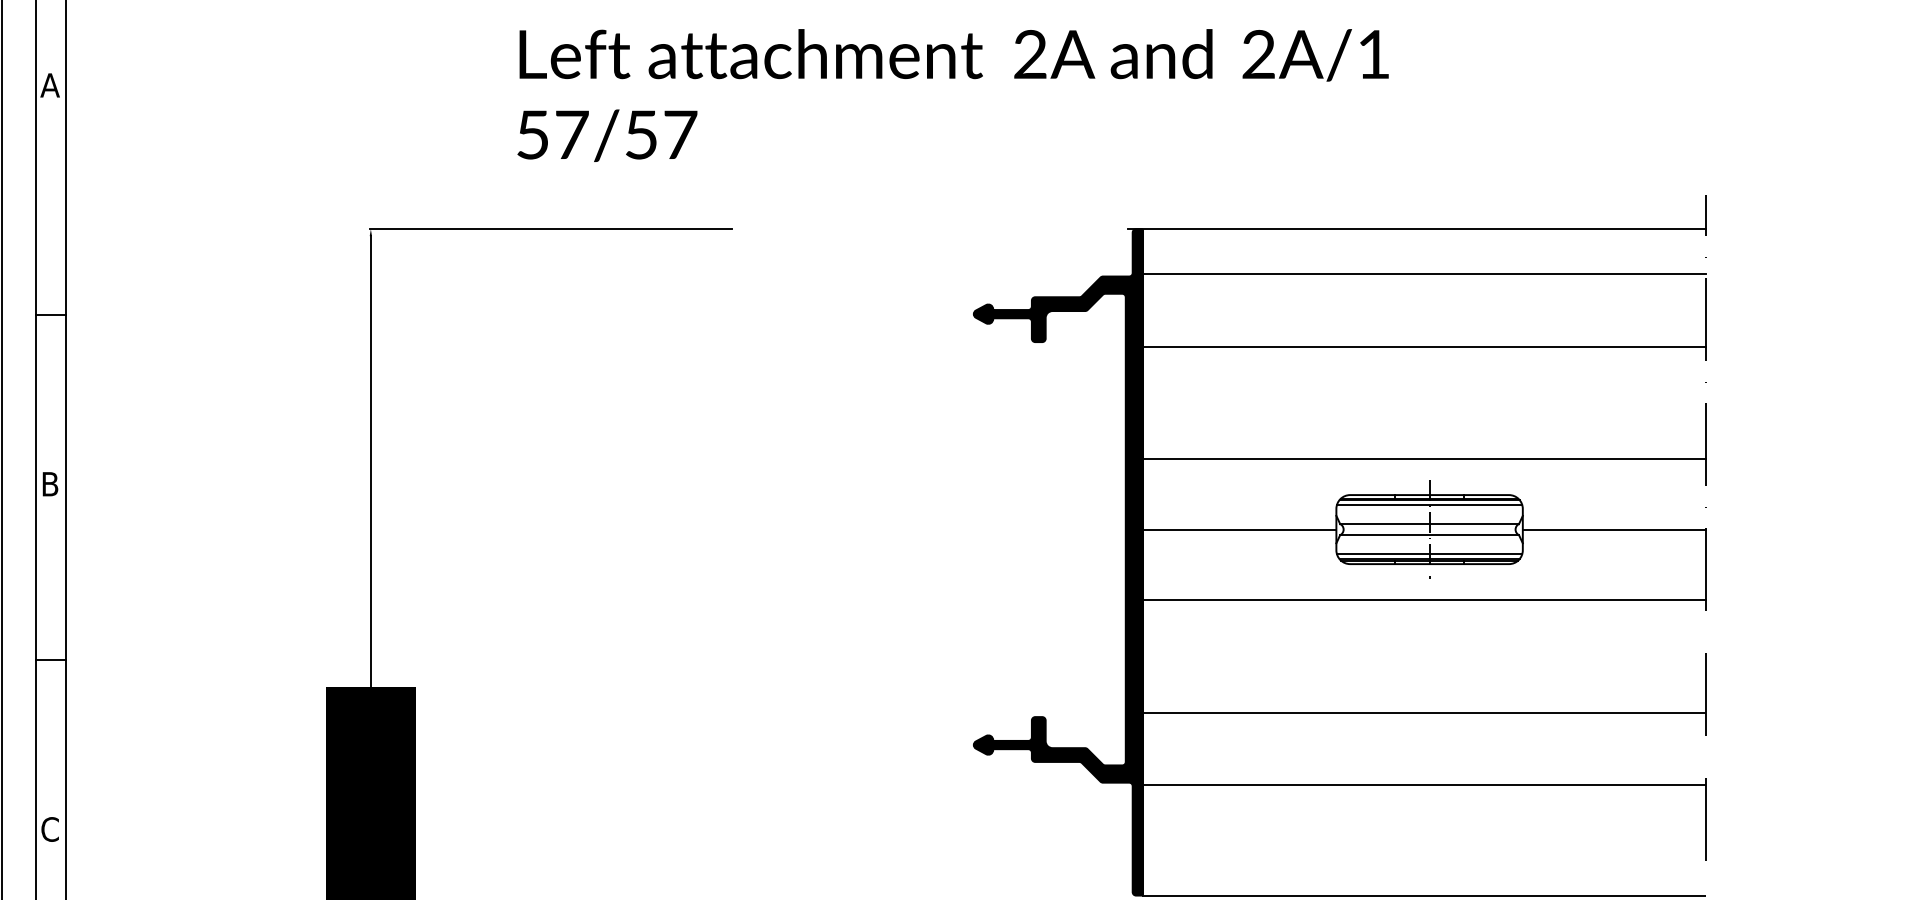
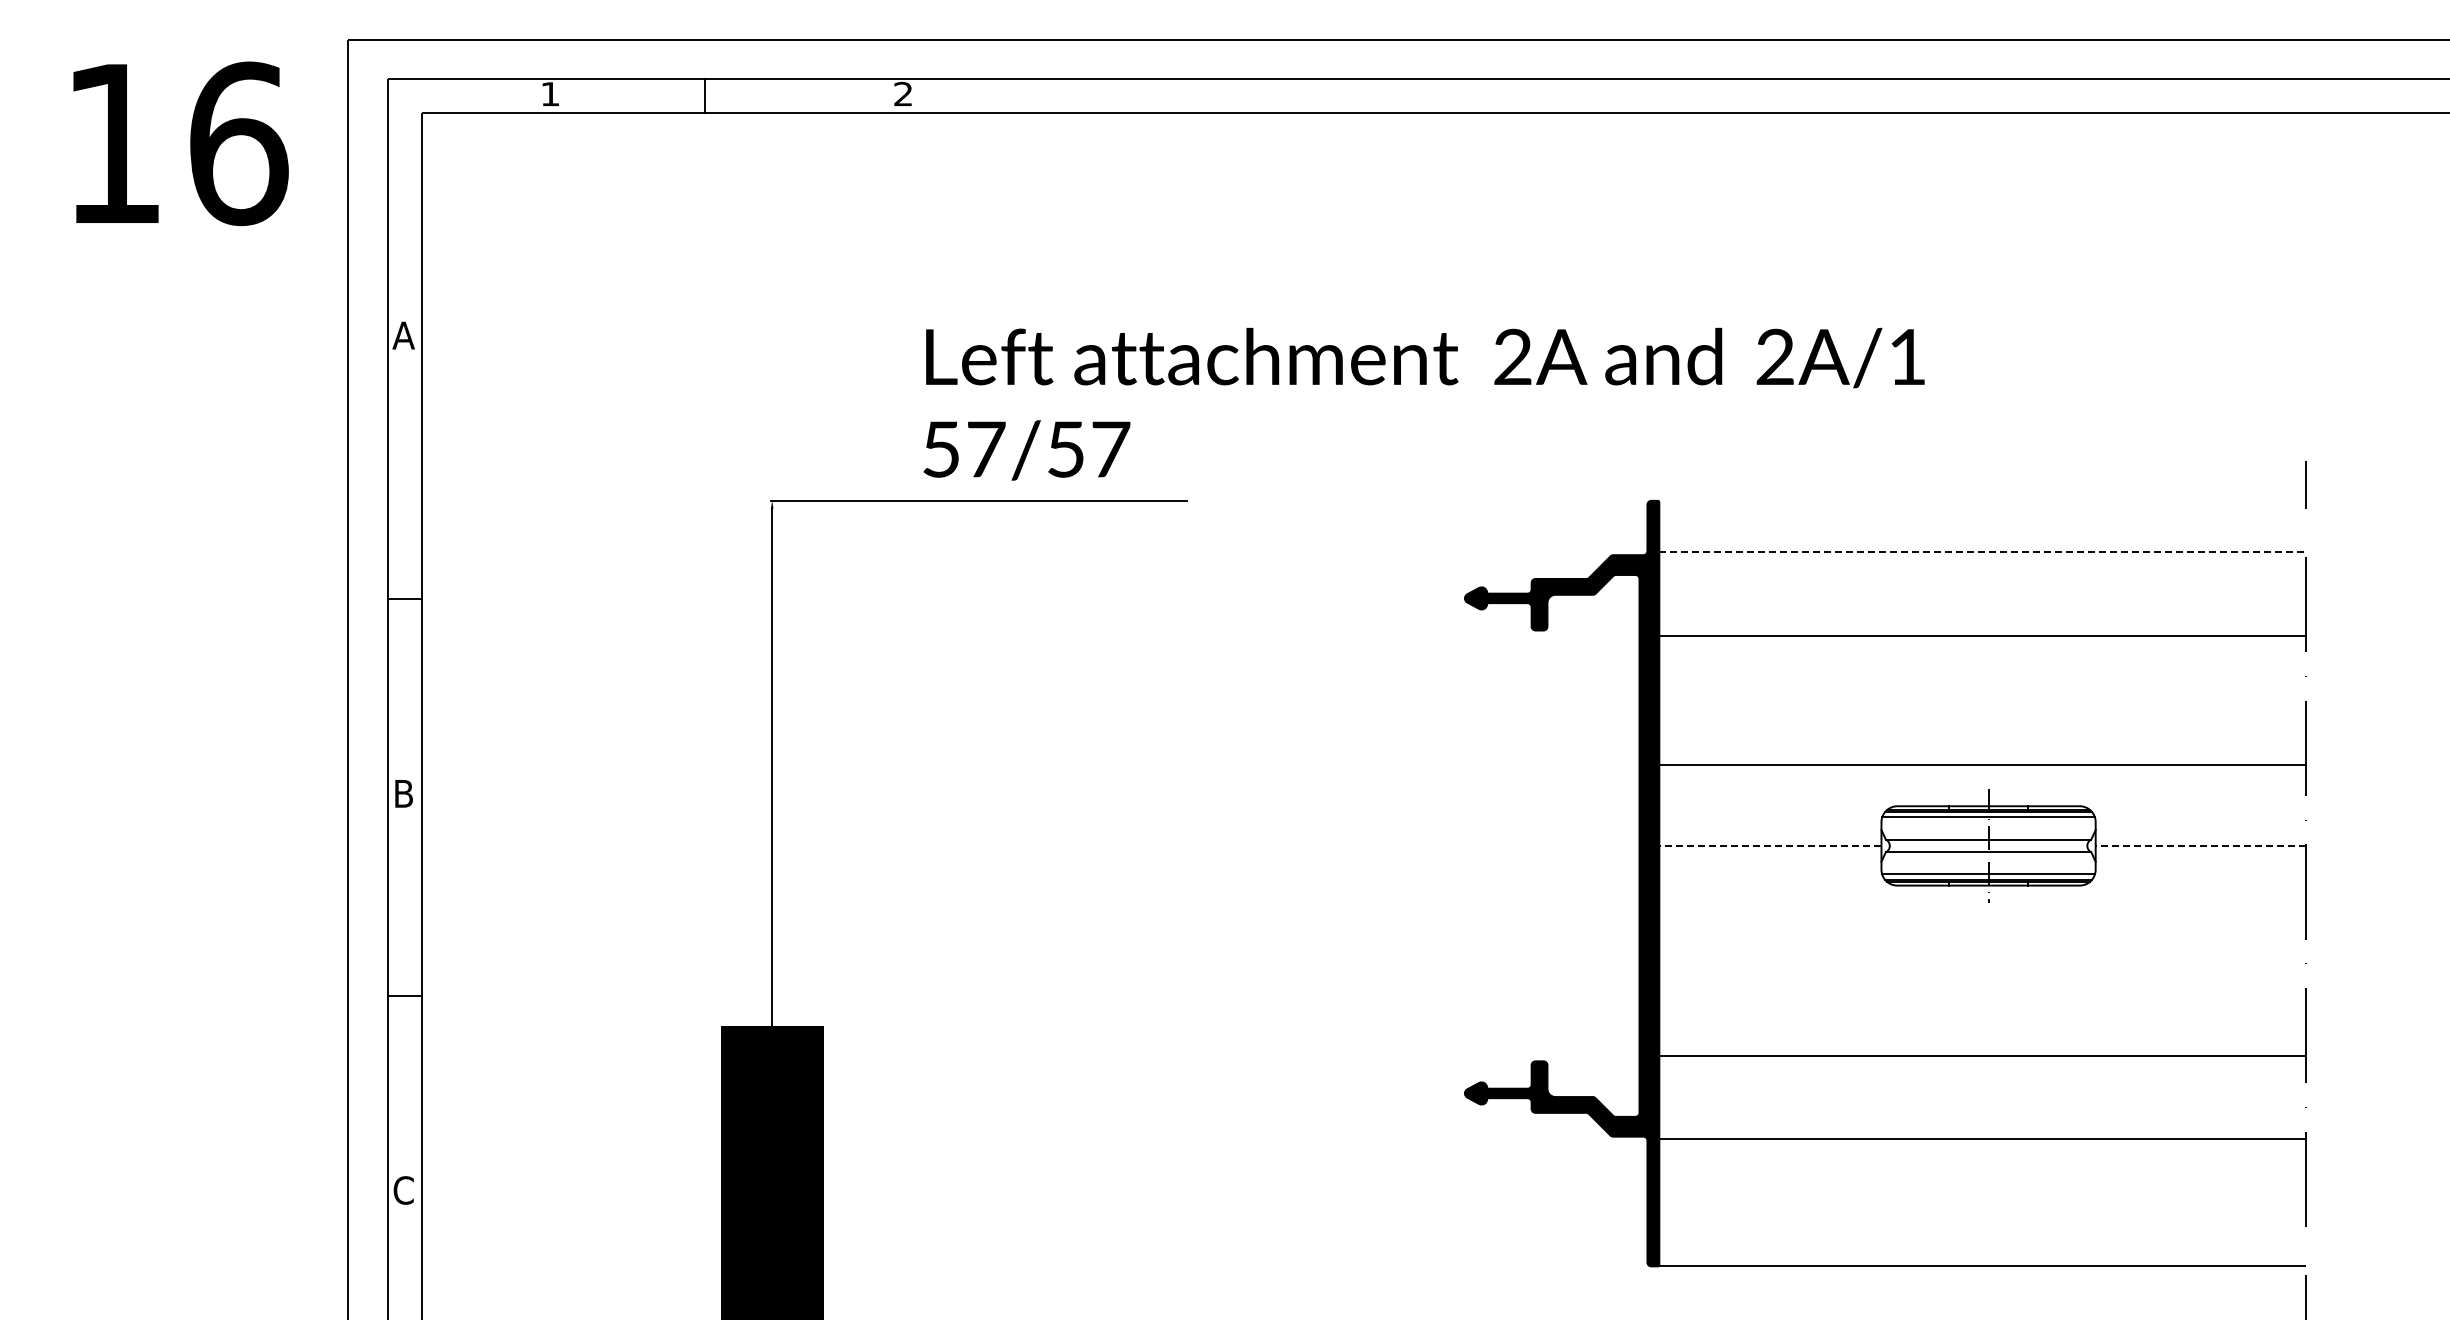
text: (952, 94) -> (1423, 403), moved
line: (1416, 228) -> (1973, 500), removed
line: (1425, 274) -> (1983, 552), solid -> dashed
line: (1238, 529) -> (1769, 845), solid -> dashed
line: (1614, 529) -> (2200, 845), solid -> dashed
line: (1424, 600) -> (1982, 927), removed

